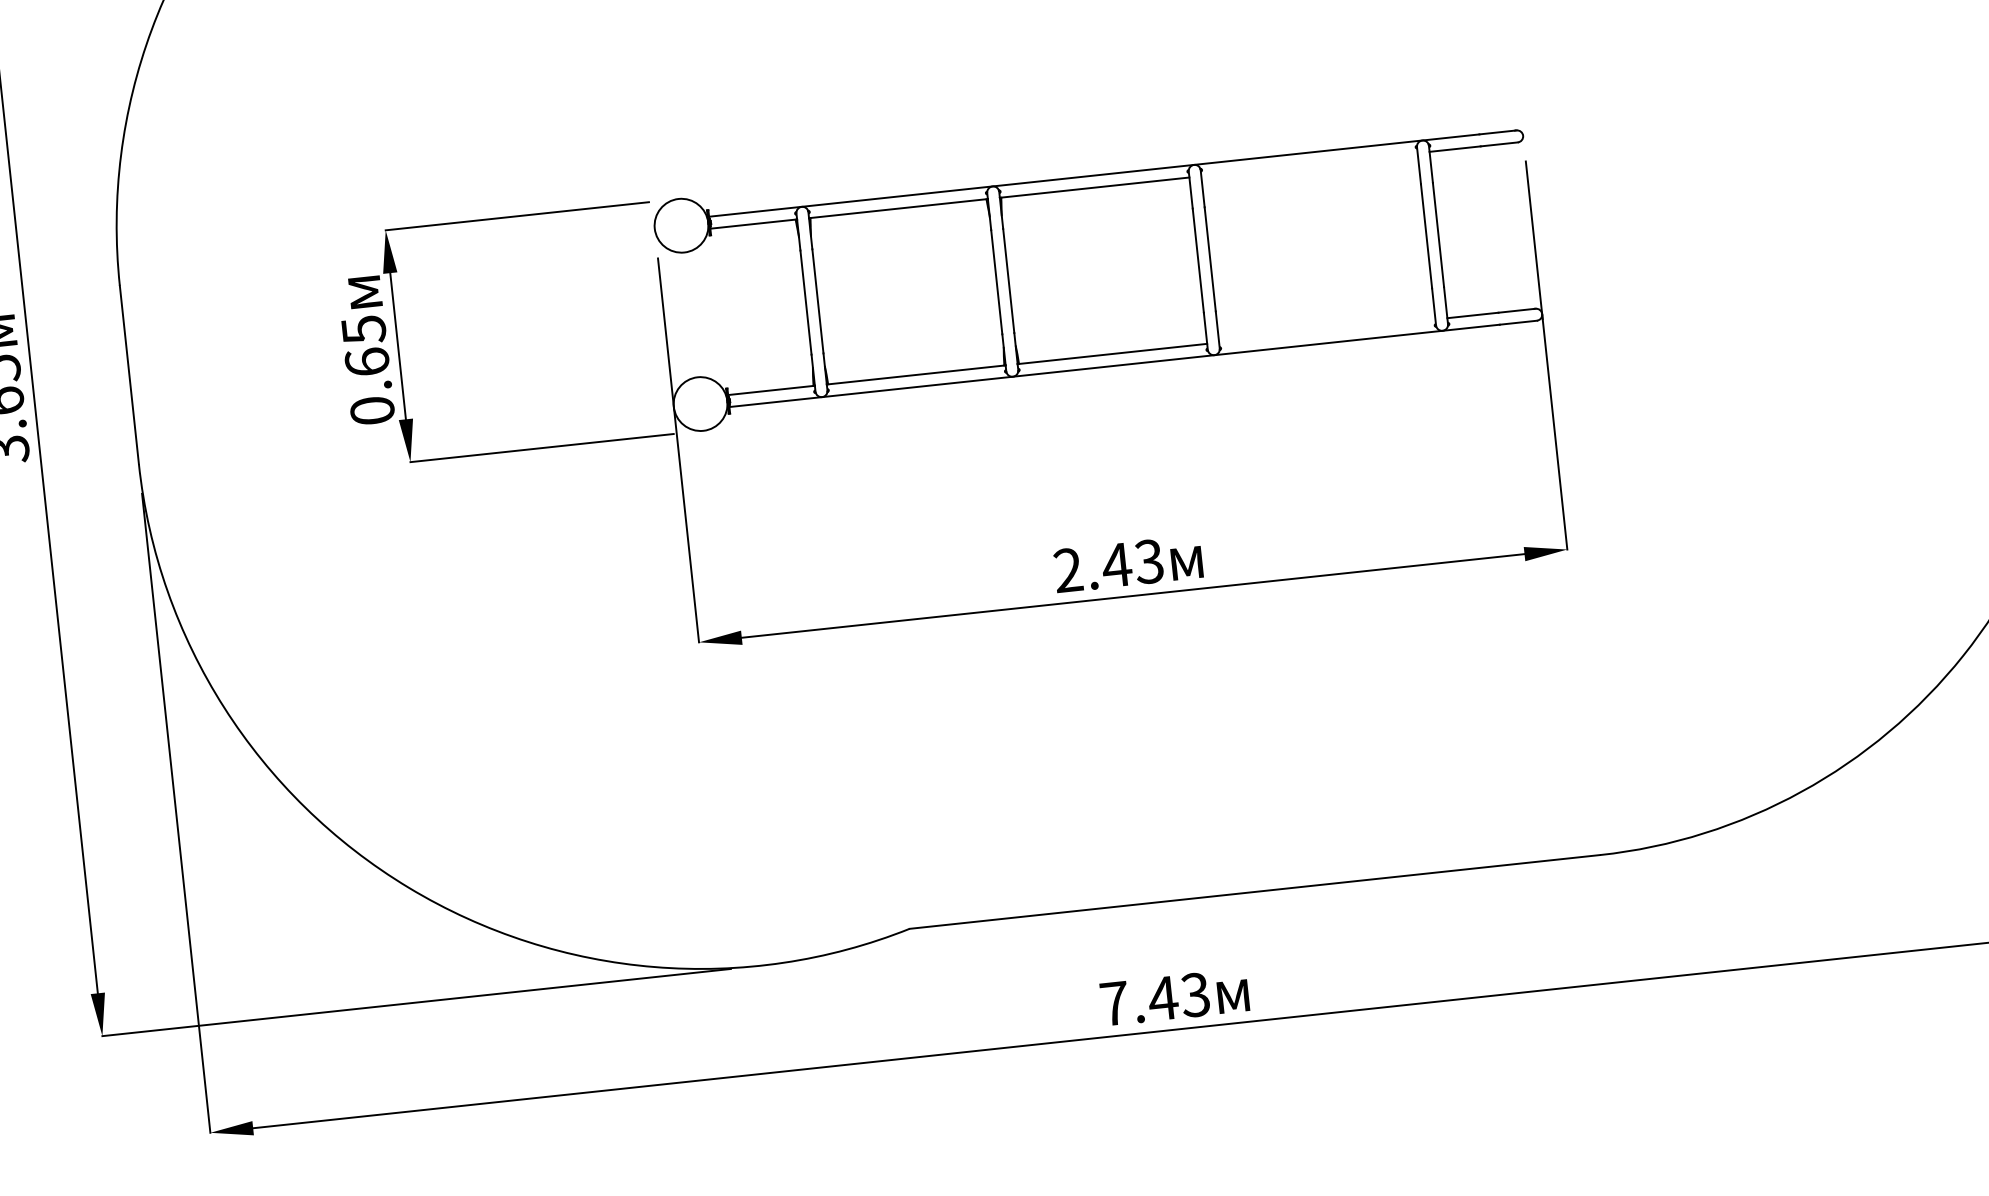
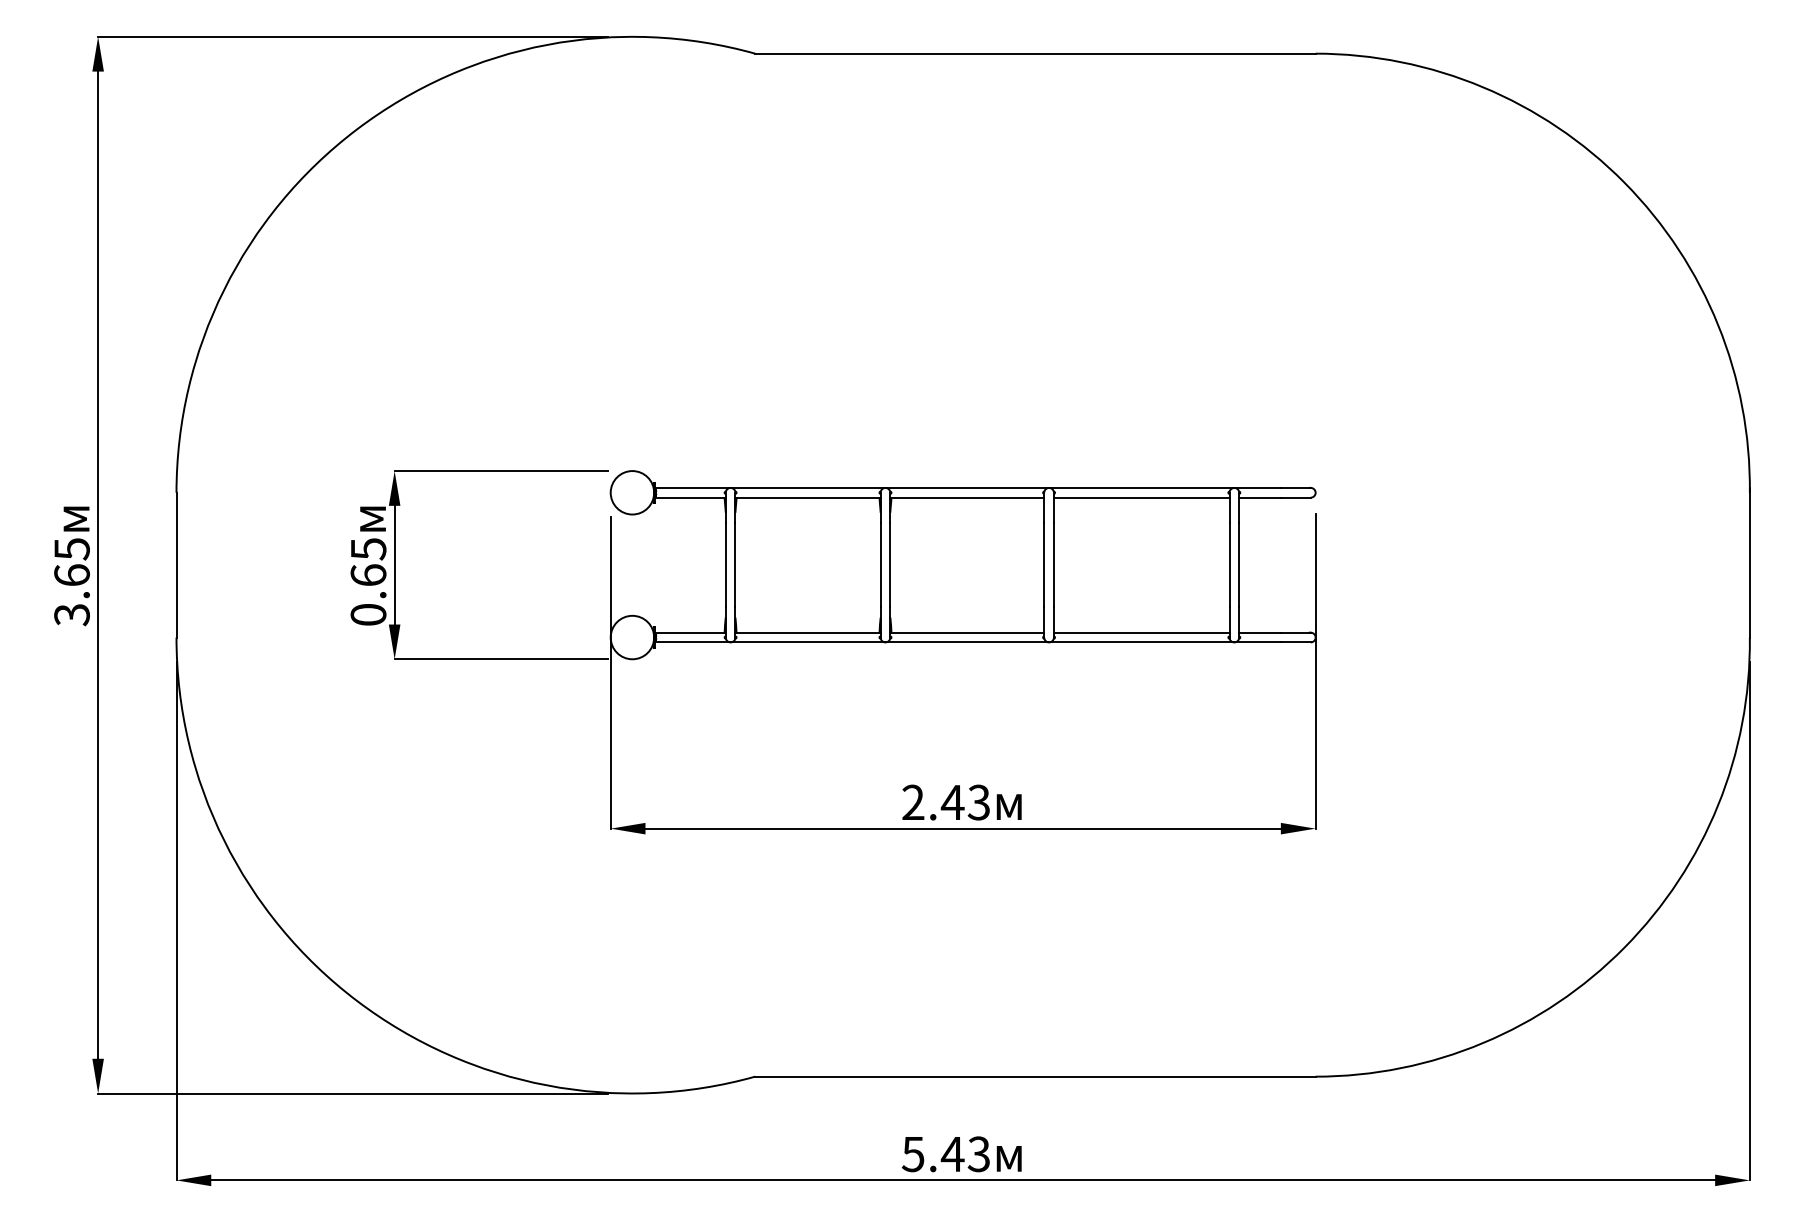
line: (1309, 164) -> (1141, 497), added
line: (1327, 330) -> (1141, 632), added
text: (1113, 1004) -> (912, 1154), 7.43 -> 5.43

